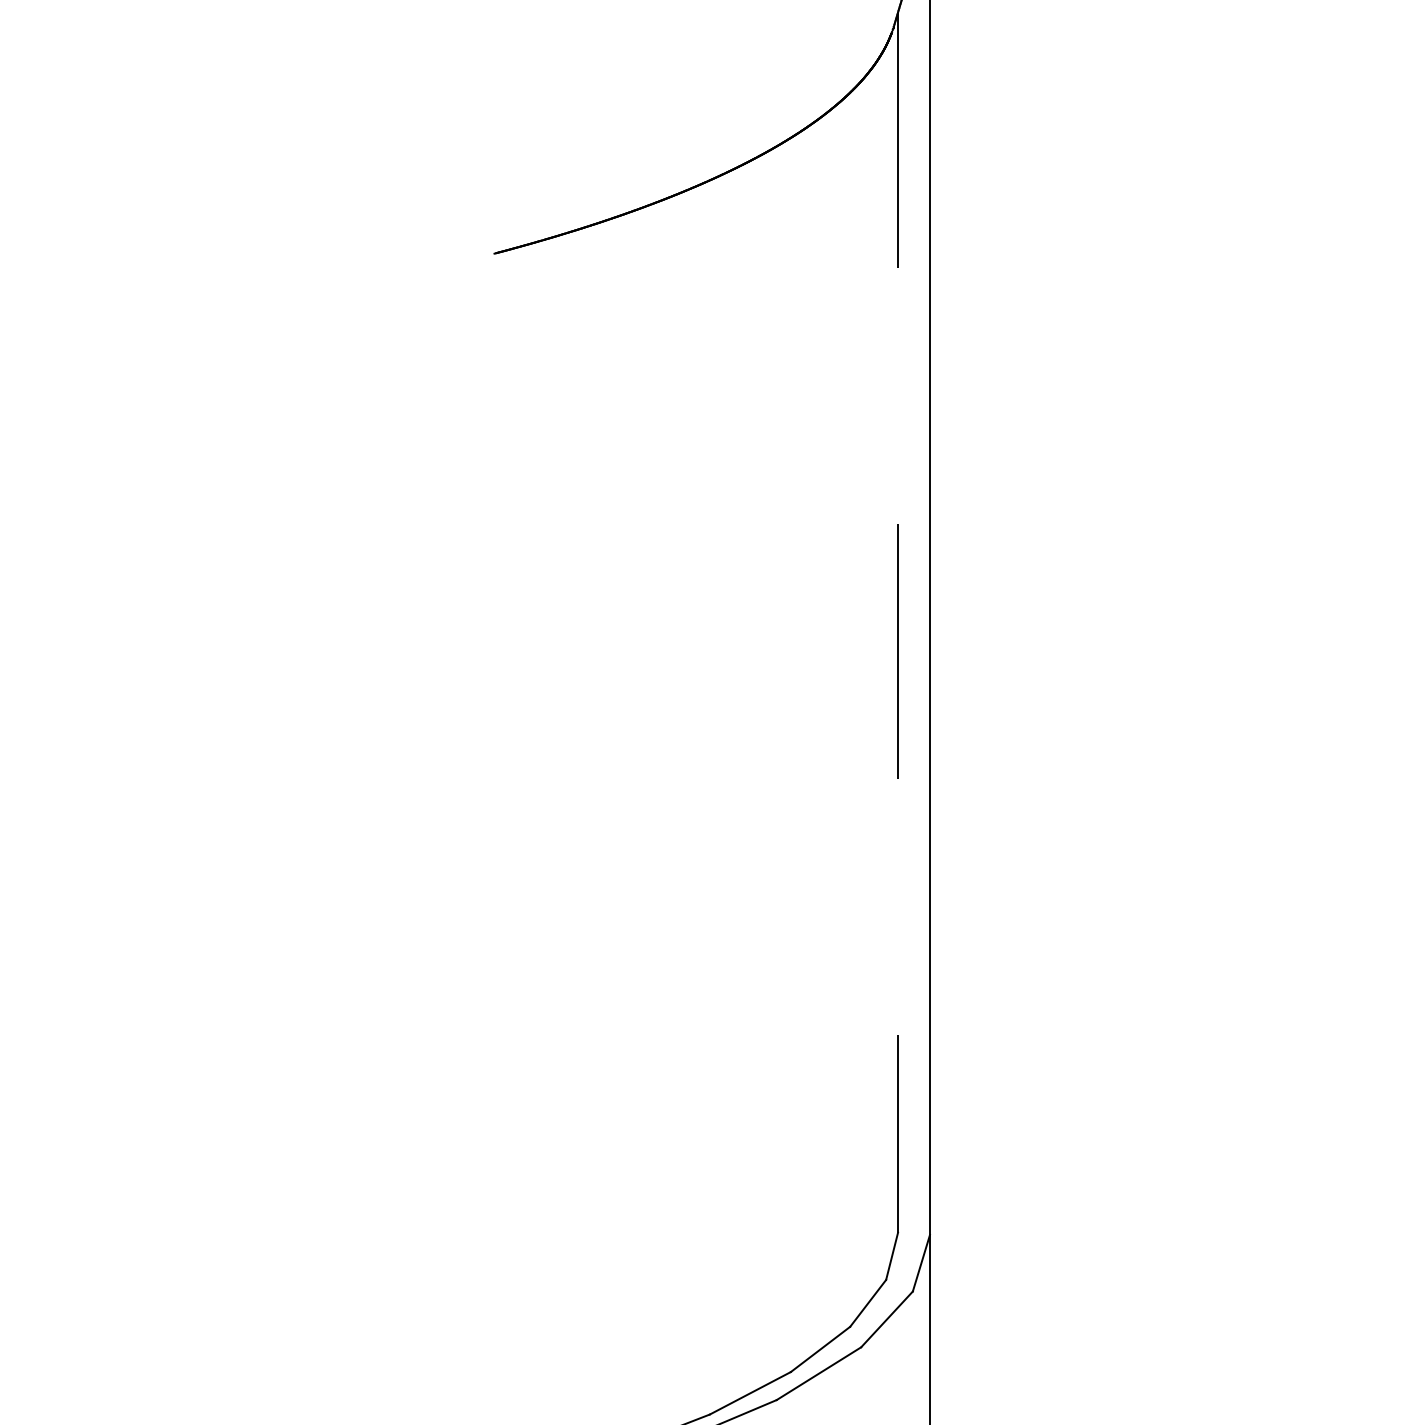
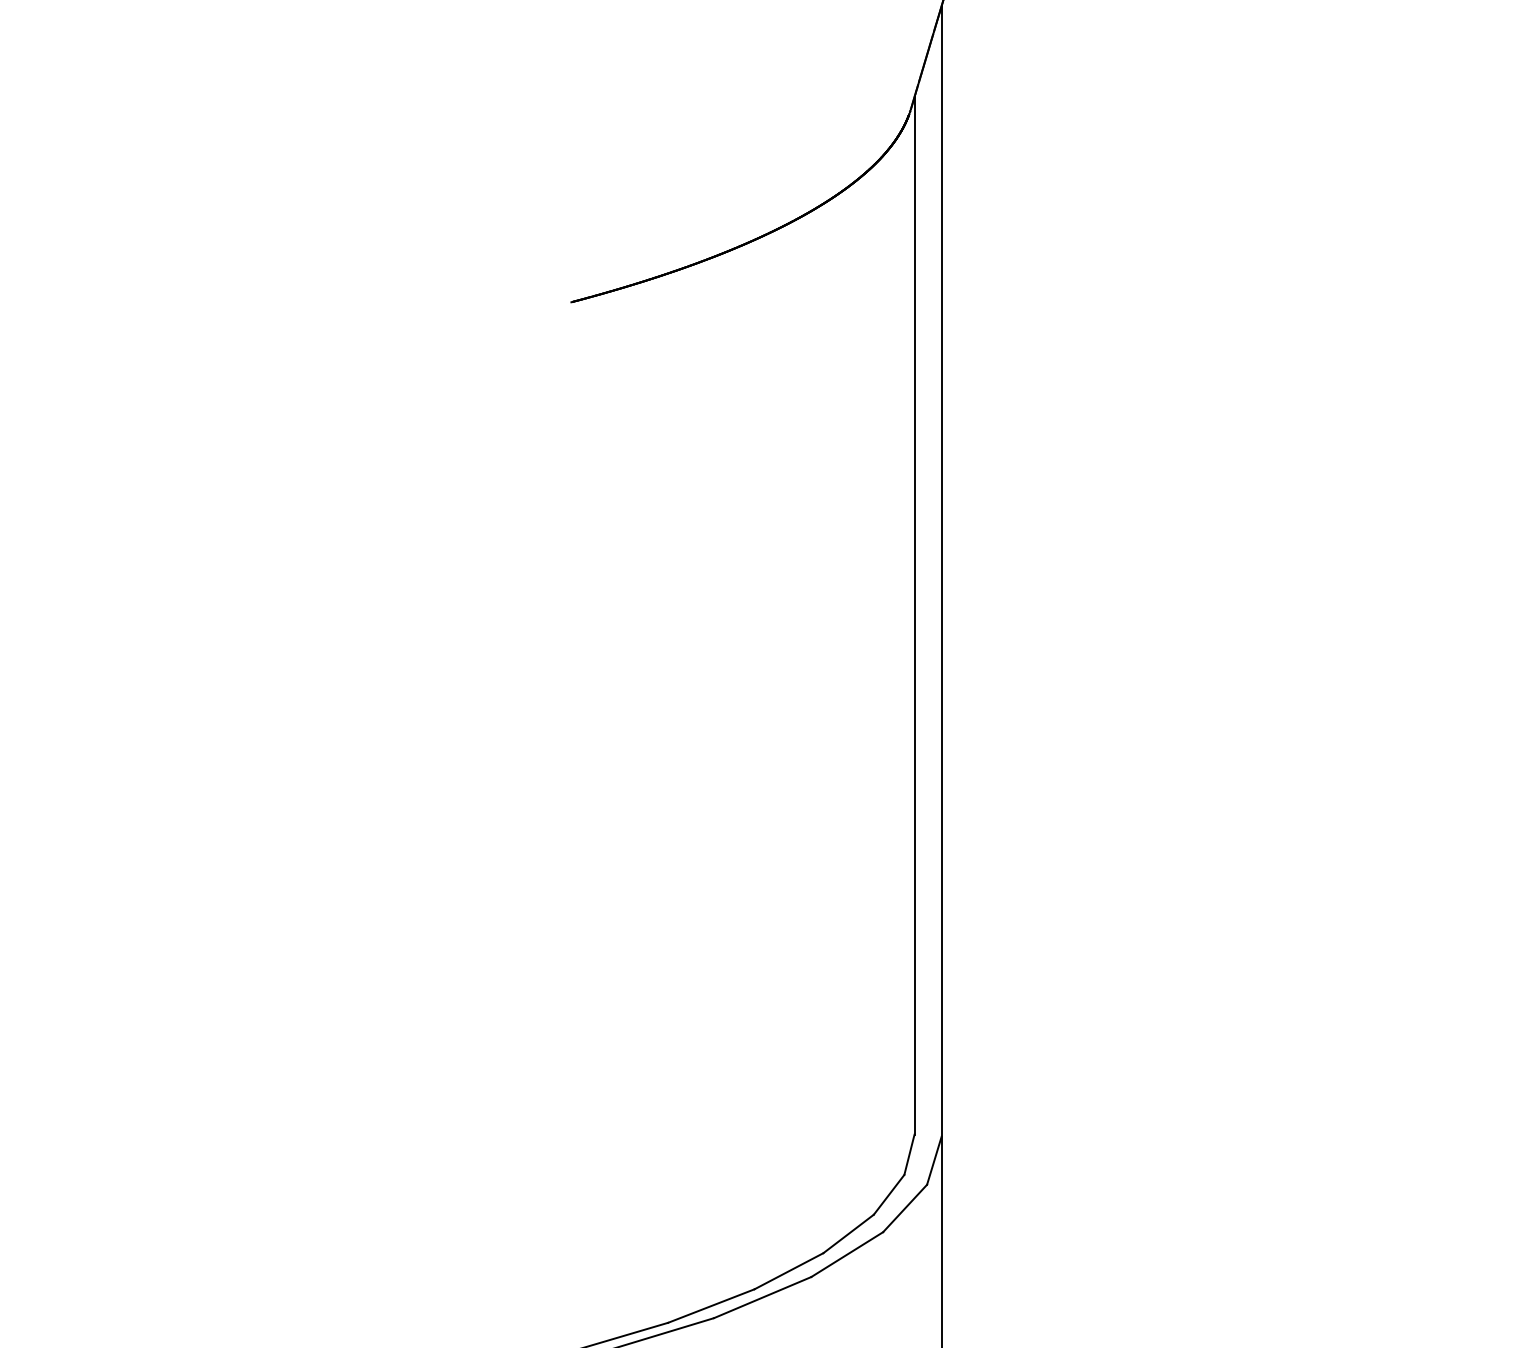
line: (898, 623) -> (914, 616), dashed -> solid

